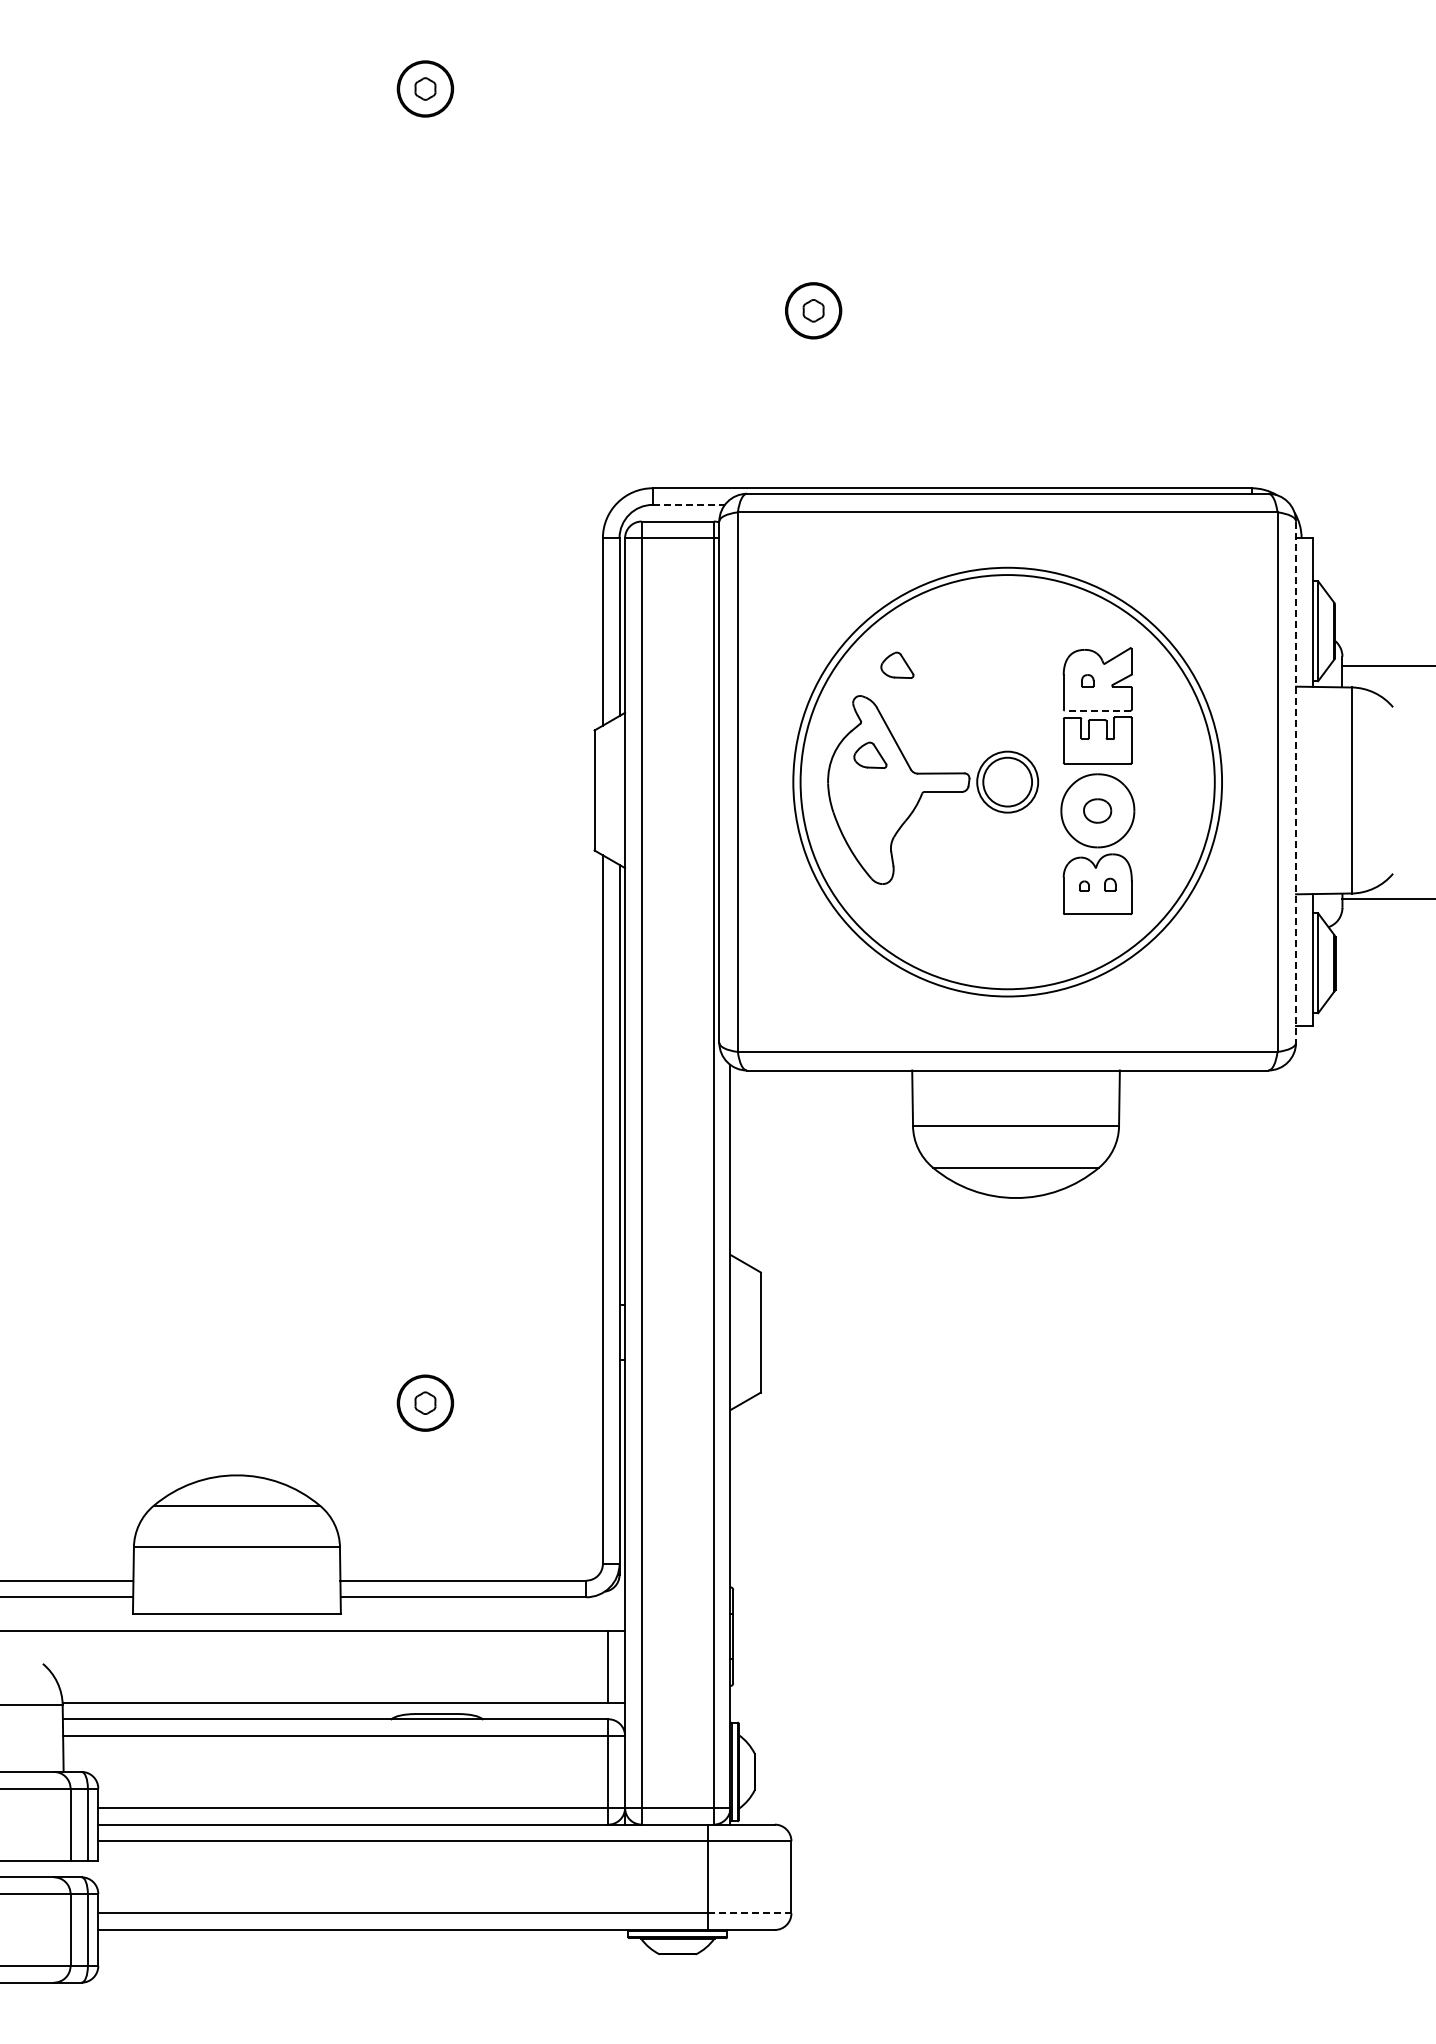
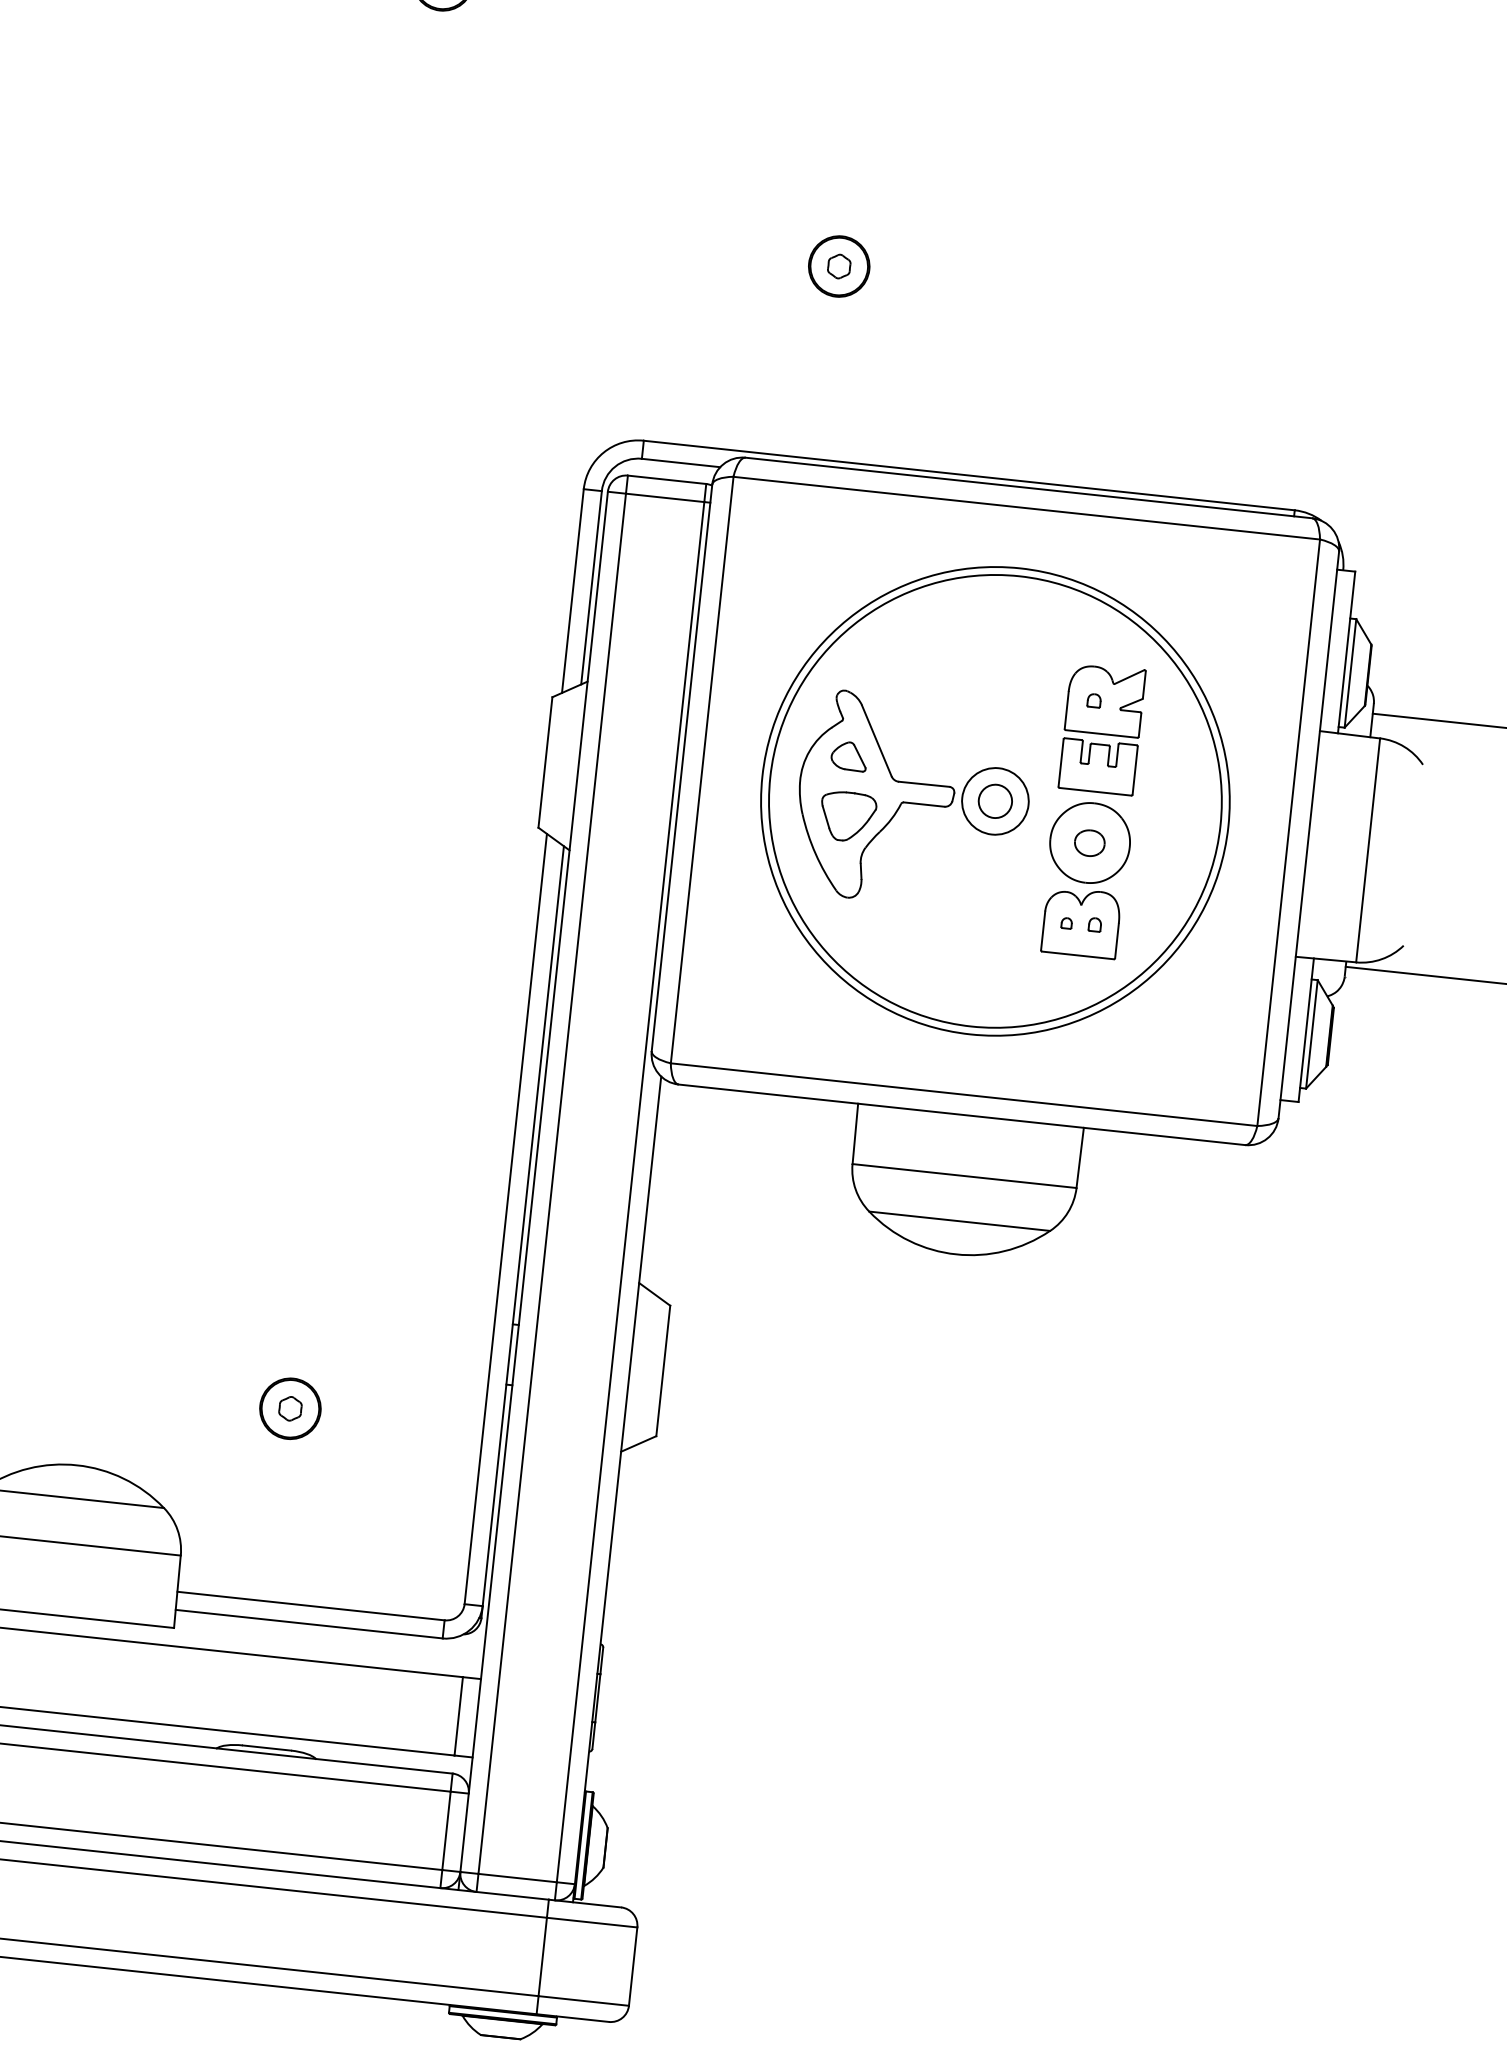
line: (689, 504) -> (681, 462), dashed -> solid
part: (897, 664) -> (889, 660), removed
line: (1097, 710) -> (1101, 733), dashed -> solid
circle: (1007, 781) -> (995, 800), size x0.62
line: (1296, 782) -> (1309, 835), dashed -> solid
part: (874, 810) -> (847, 816), added
line: (749, 1913) -> (583, 2001), dashed -> solid

